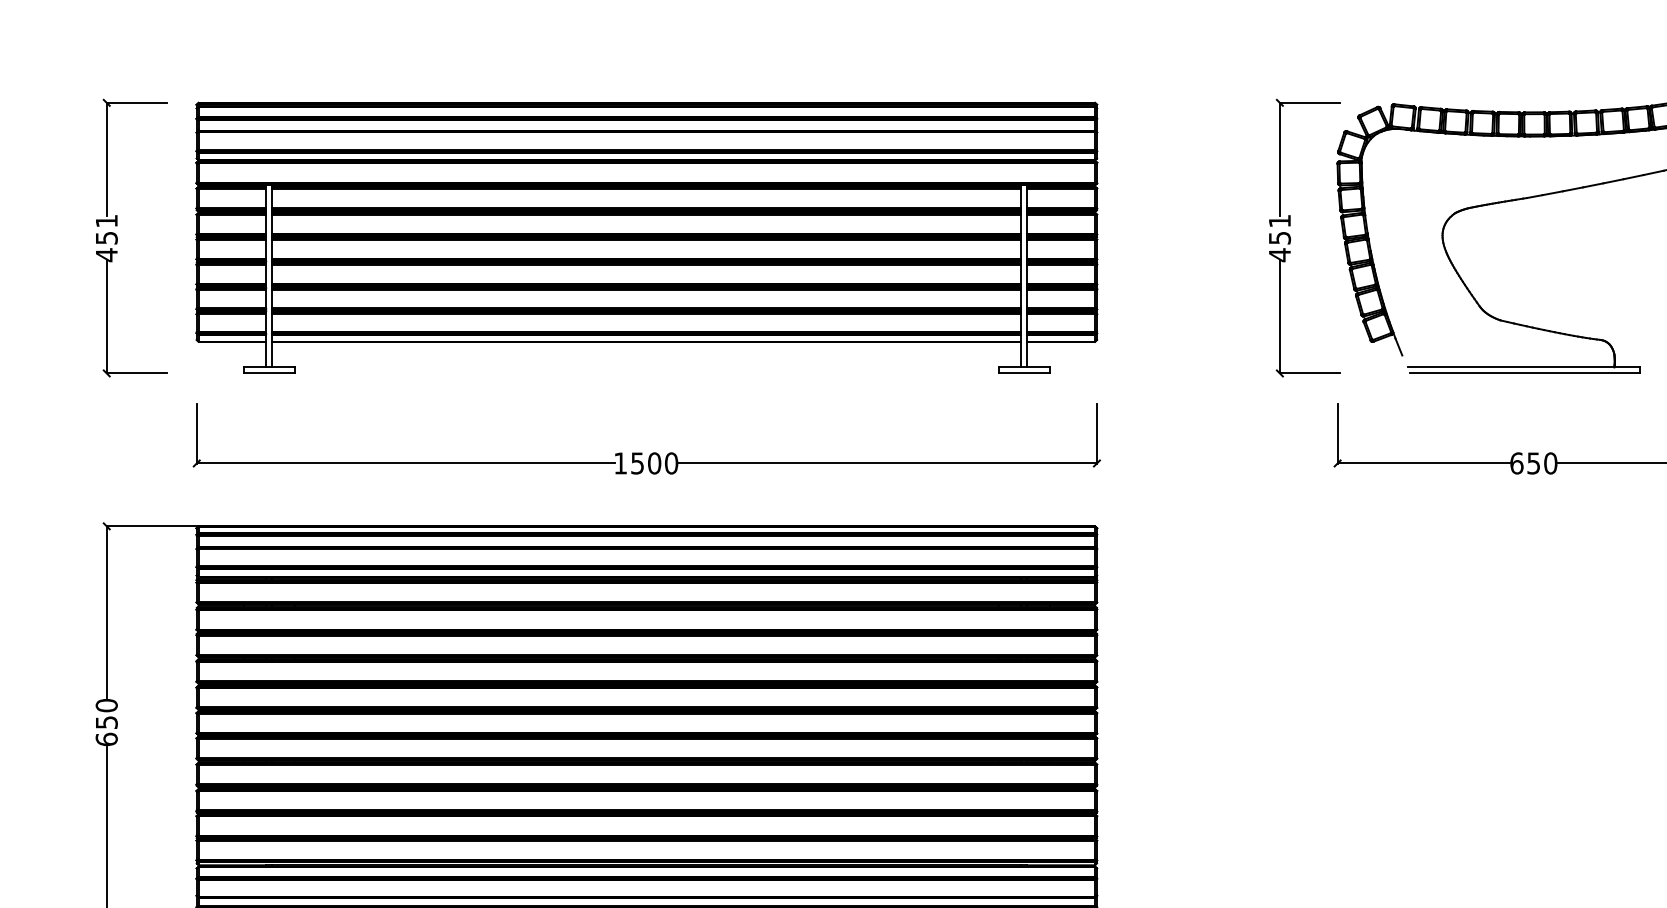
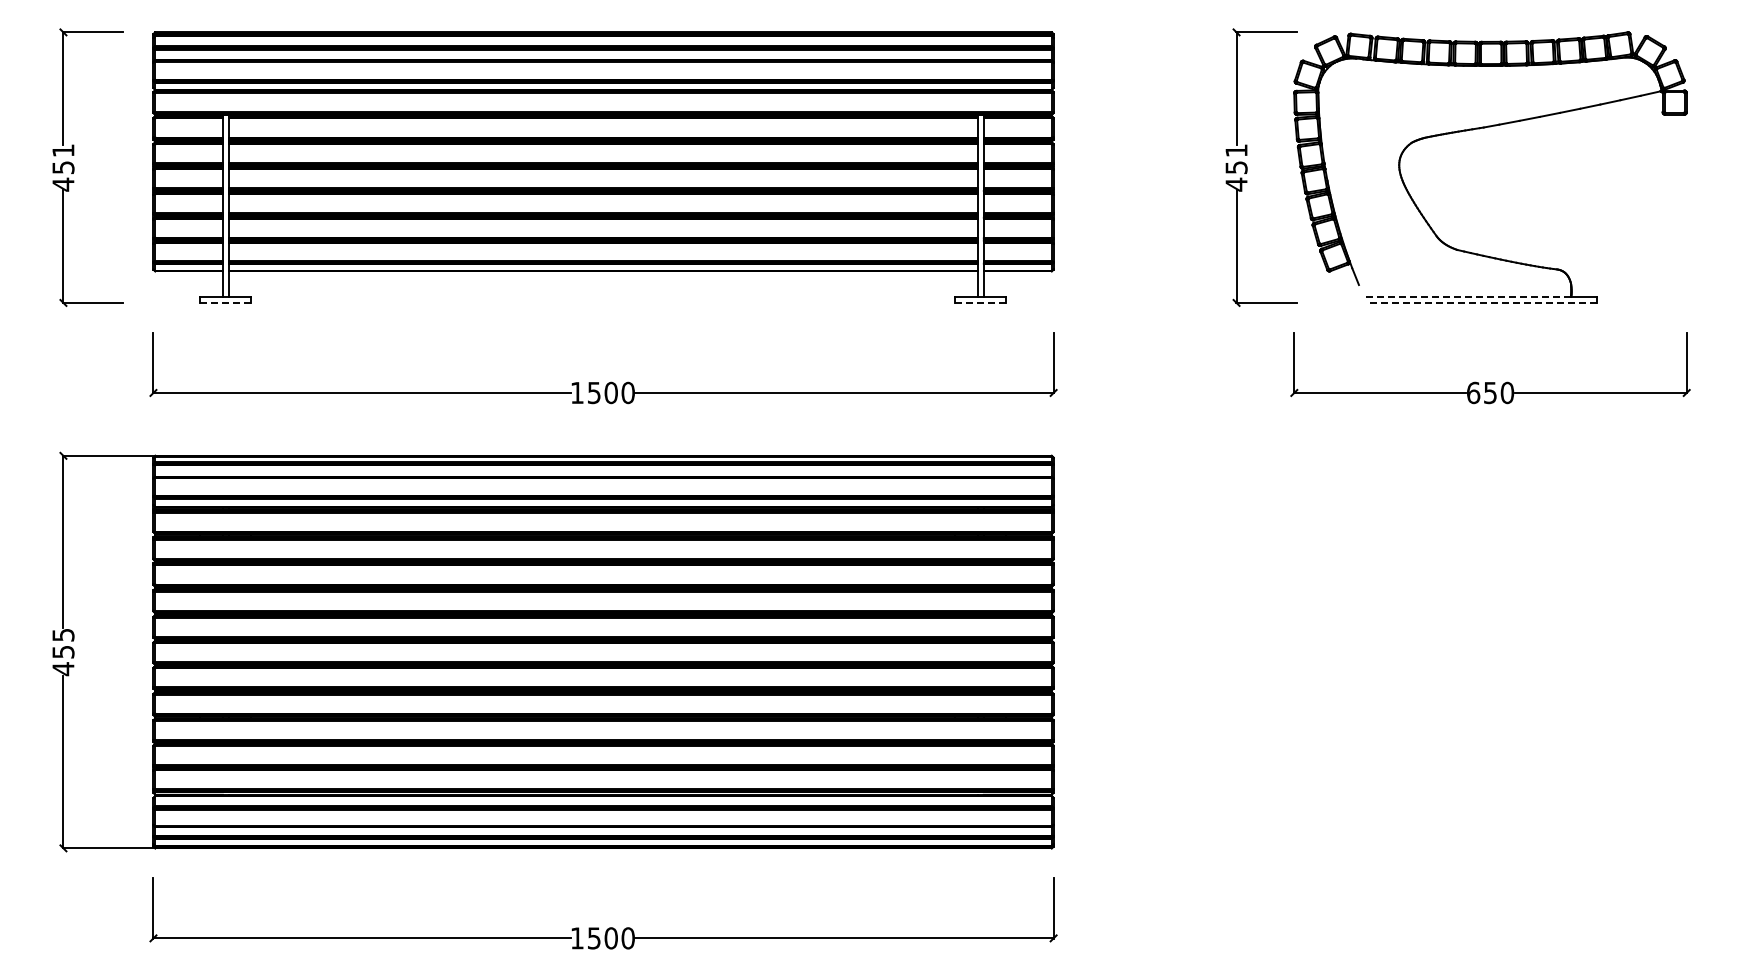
line: (1510, 366) -> (1467, 296), solid -> dashed
line: (268, 372) -> (225, 302), solid -> dashed
line: (1023, 372) -> (980, 302), solid -> dashed
line: (1524, 372) -> (1481, 302), solid -> dashed
text: (106, 722) -> (63, 652), 650 -> 455

